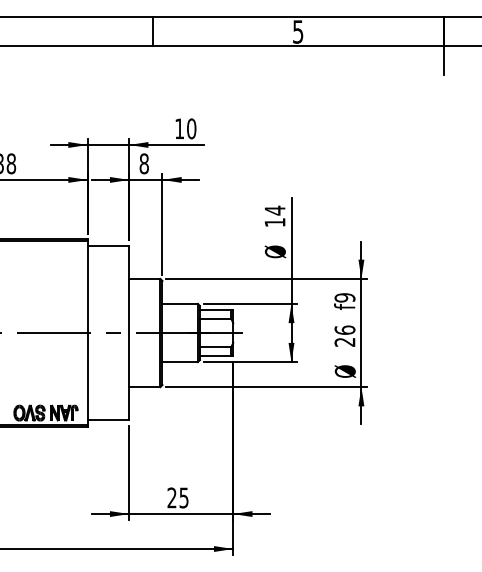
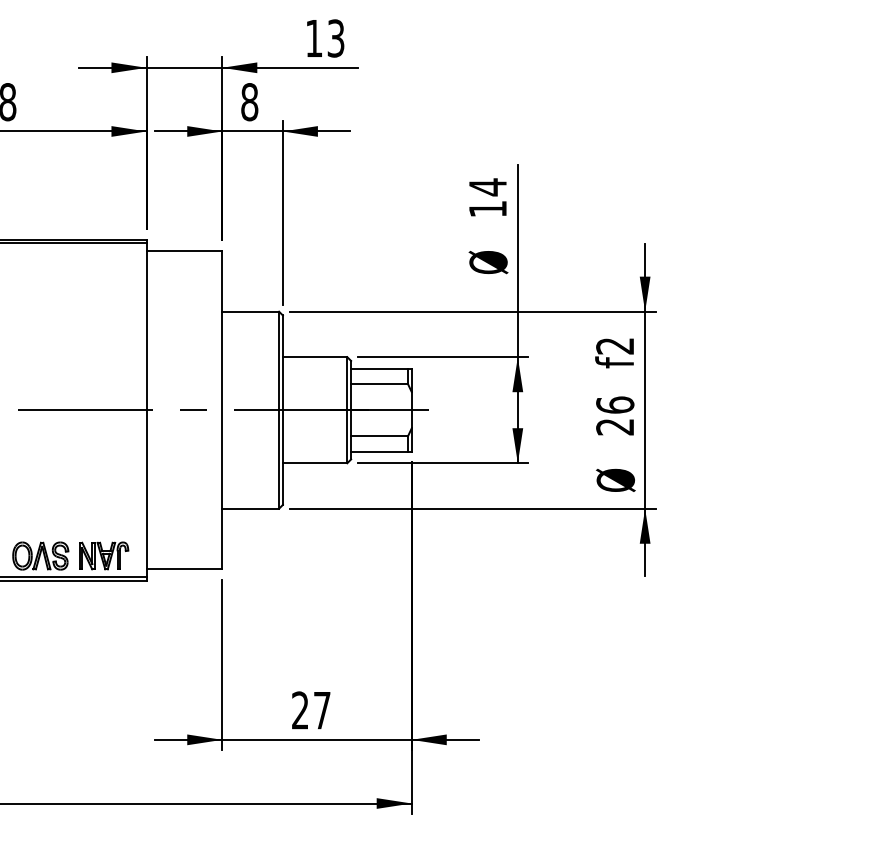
text: (191, 128) -> (335, 37), 10 -> 13
text: (344, 297) -> (614, 345), f9 -> f2
text: (183, 497) -> (321, 709), 25 -> 27

